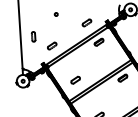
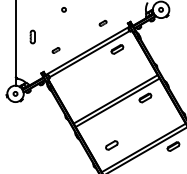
part: (86, 23) -> (102, 23), size x0.6
part: (51, 46) -> (55, 50), size x0.6
part: (75, 79) -> (83, 96), removed

